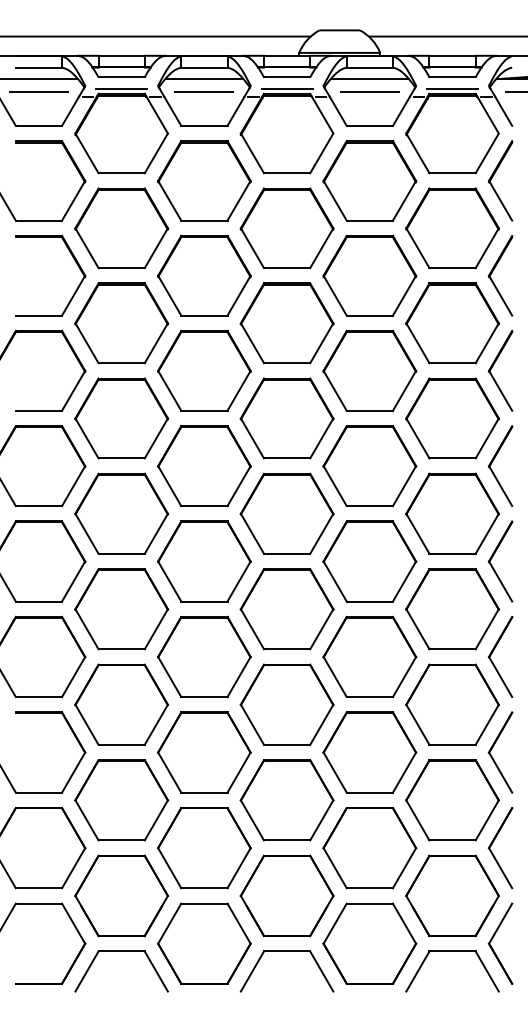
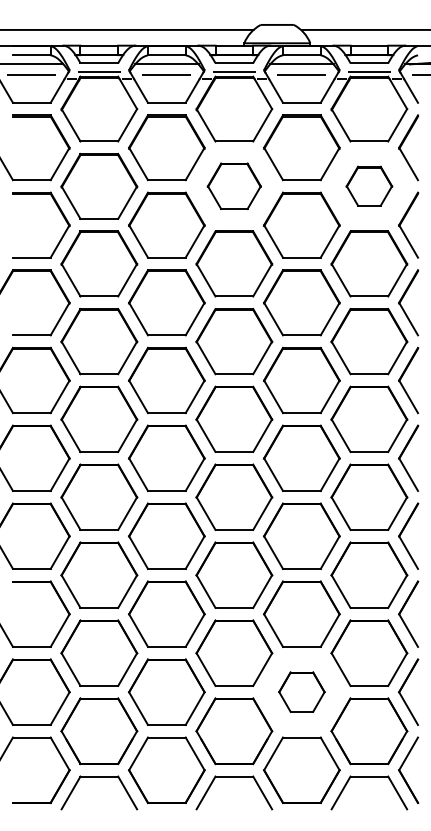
part: (287, 227) -> (234, 185), size x0.7
part: (452, 227) -> (369, 185), size x0.6
part: (369, 847) -> (301, 691), size x0.6

